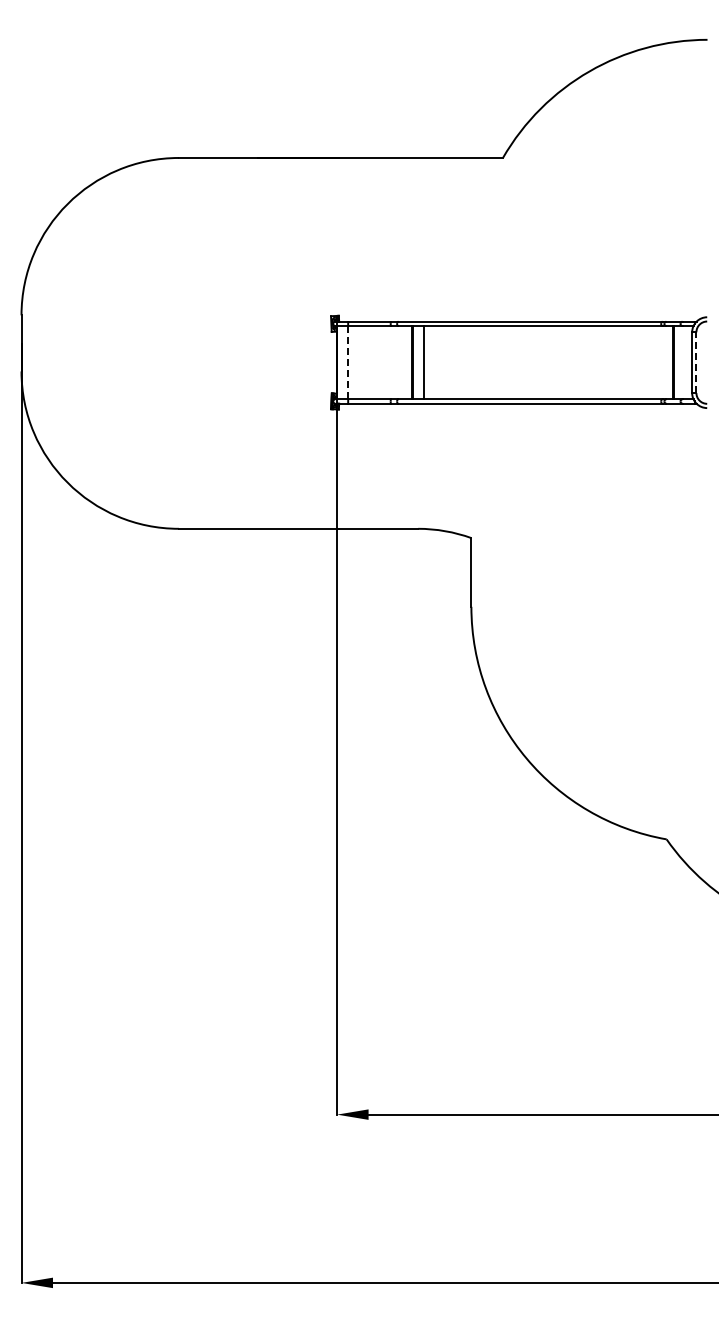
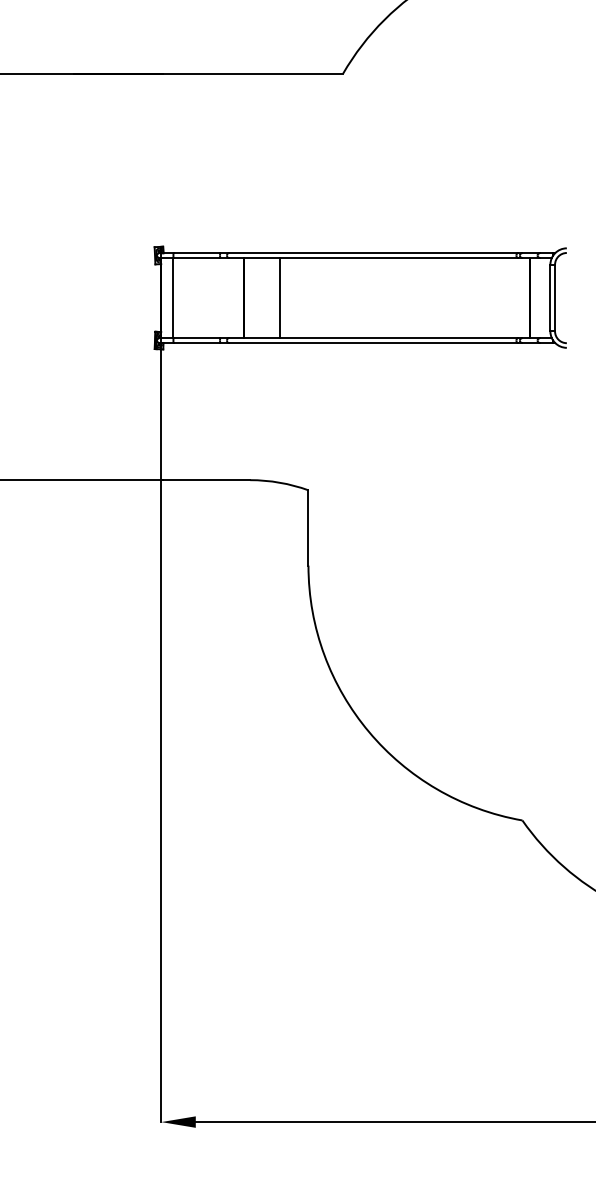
line: (348, 362) -> (173, 297), dashed -> solid
line: (423, 362) -> (280, 297), moved
line: (696, 362) -> (555, 297), dashed -> solid

